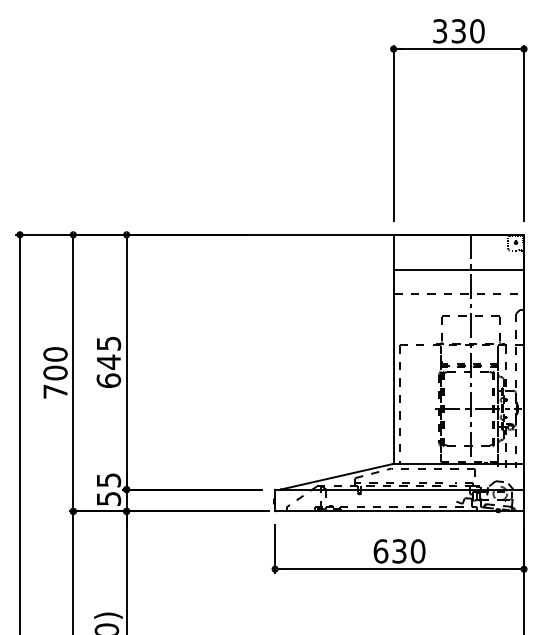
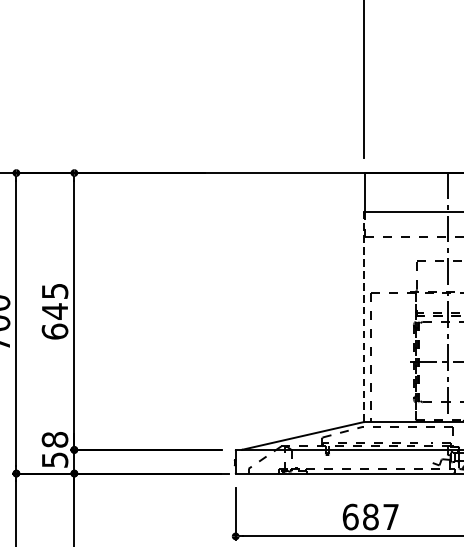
line: (393, 367) -> (364, 317), solid -> dashed
text: (108, 480) -> (54, 440), 55 -> 58
text: (408, 551) -> (380, 517), 630 -> 687

